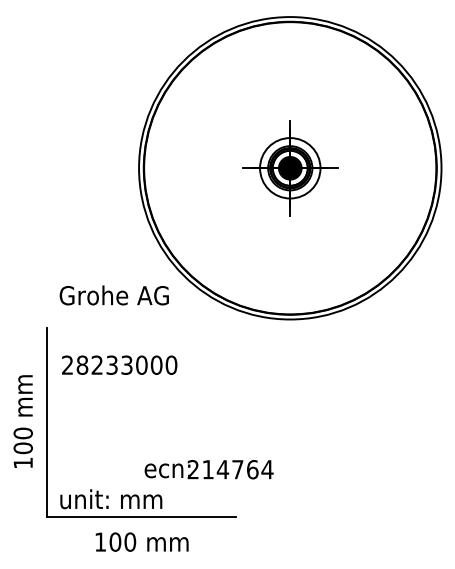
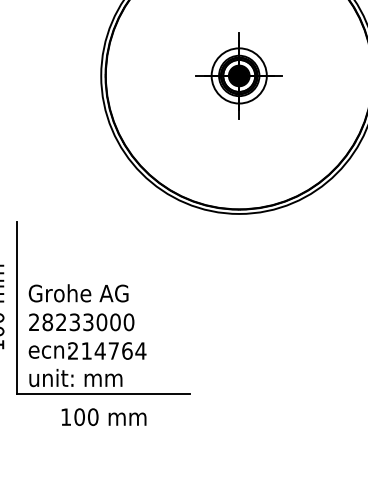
text: (113, 295) -> (77, 293), moved
text: (119, 364) -> (81, 321), moved
text: (208, 469) -> (87, 350), moved

